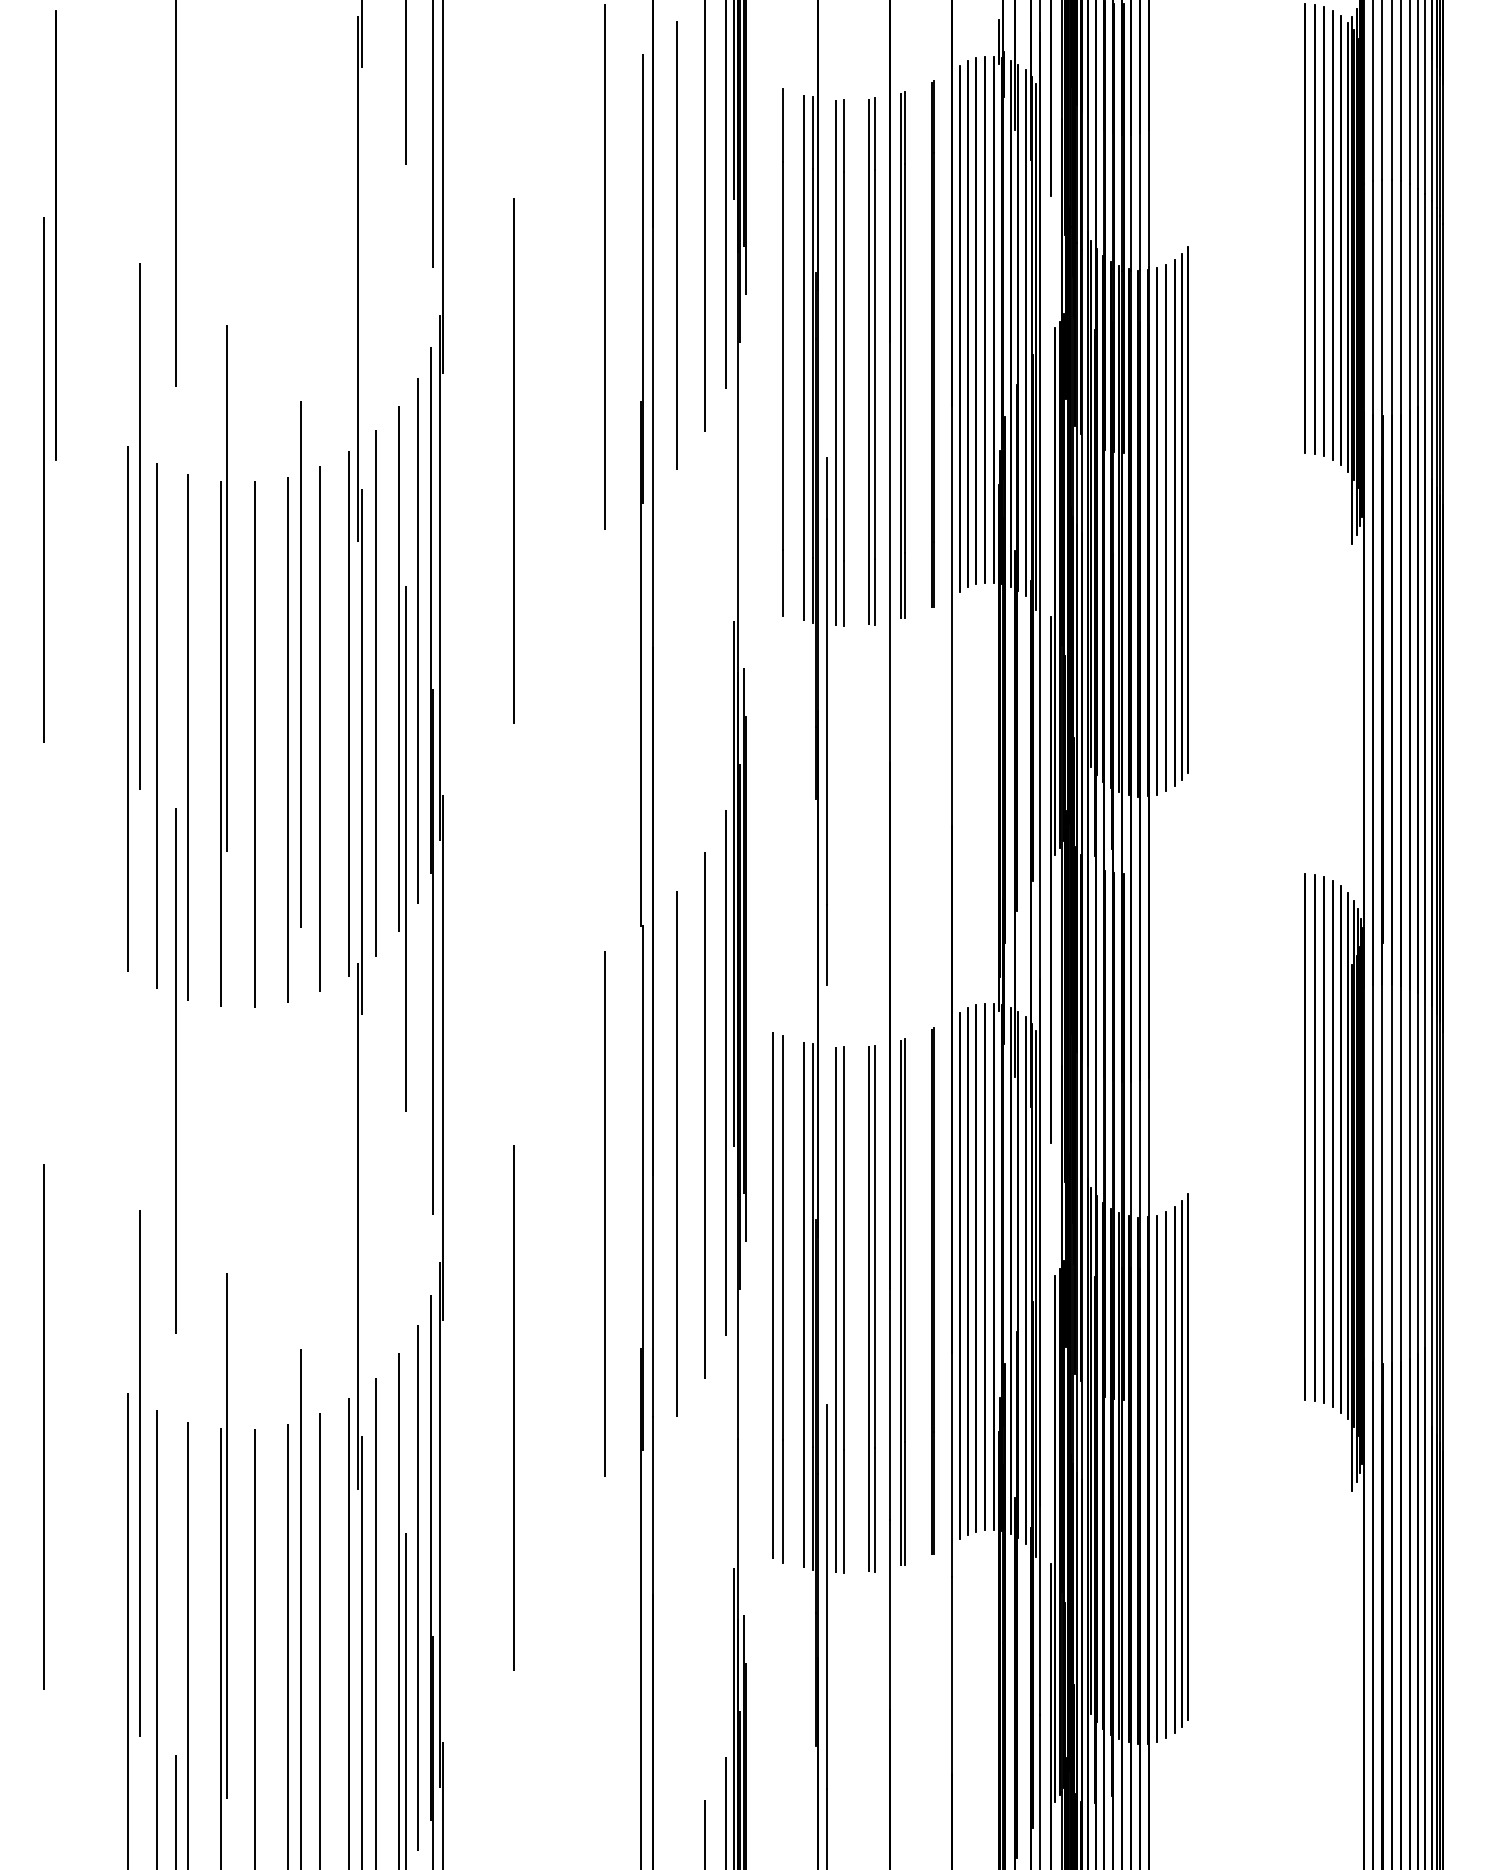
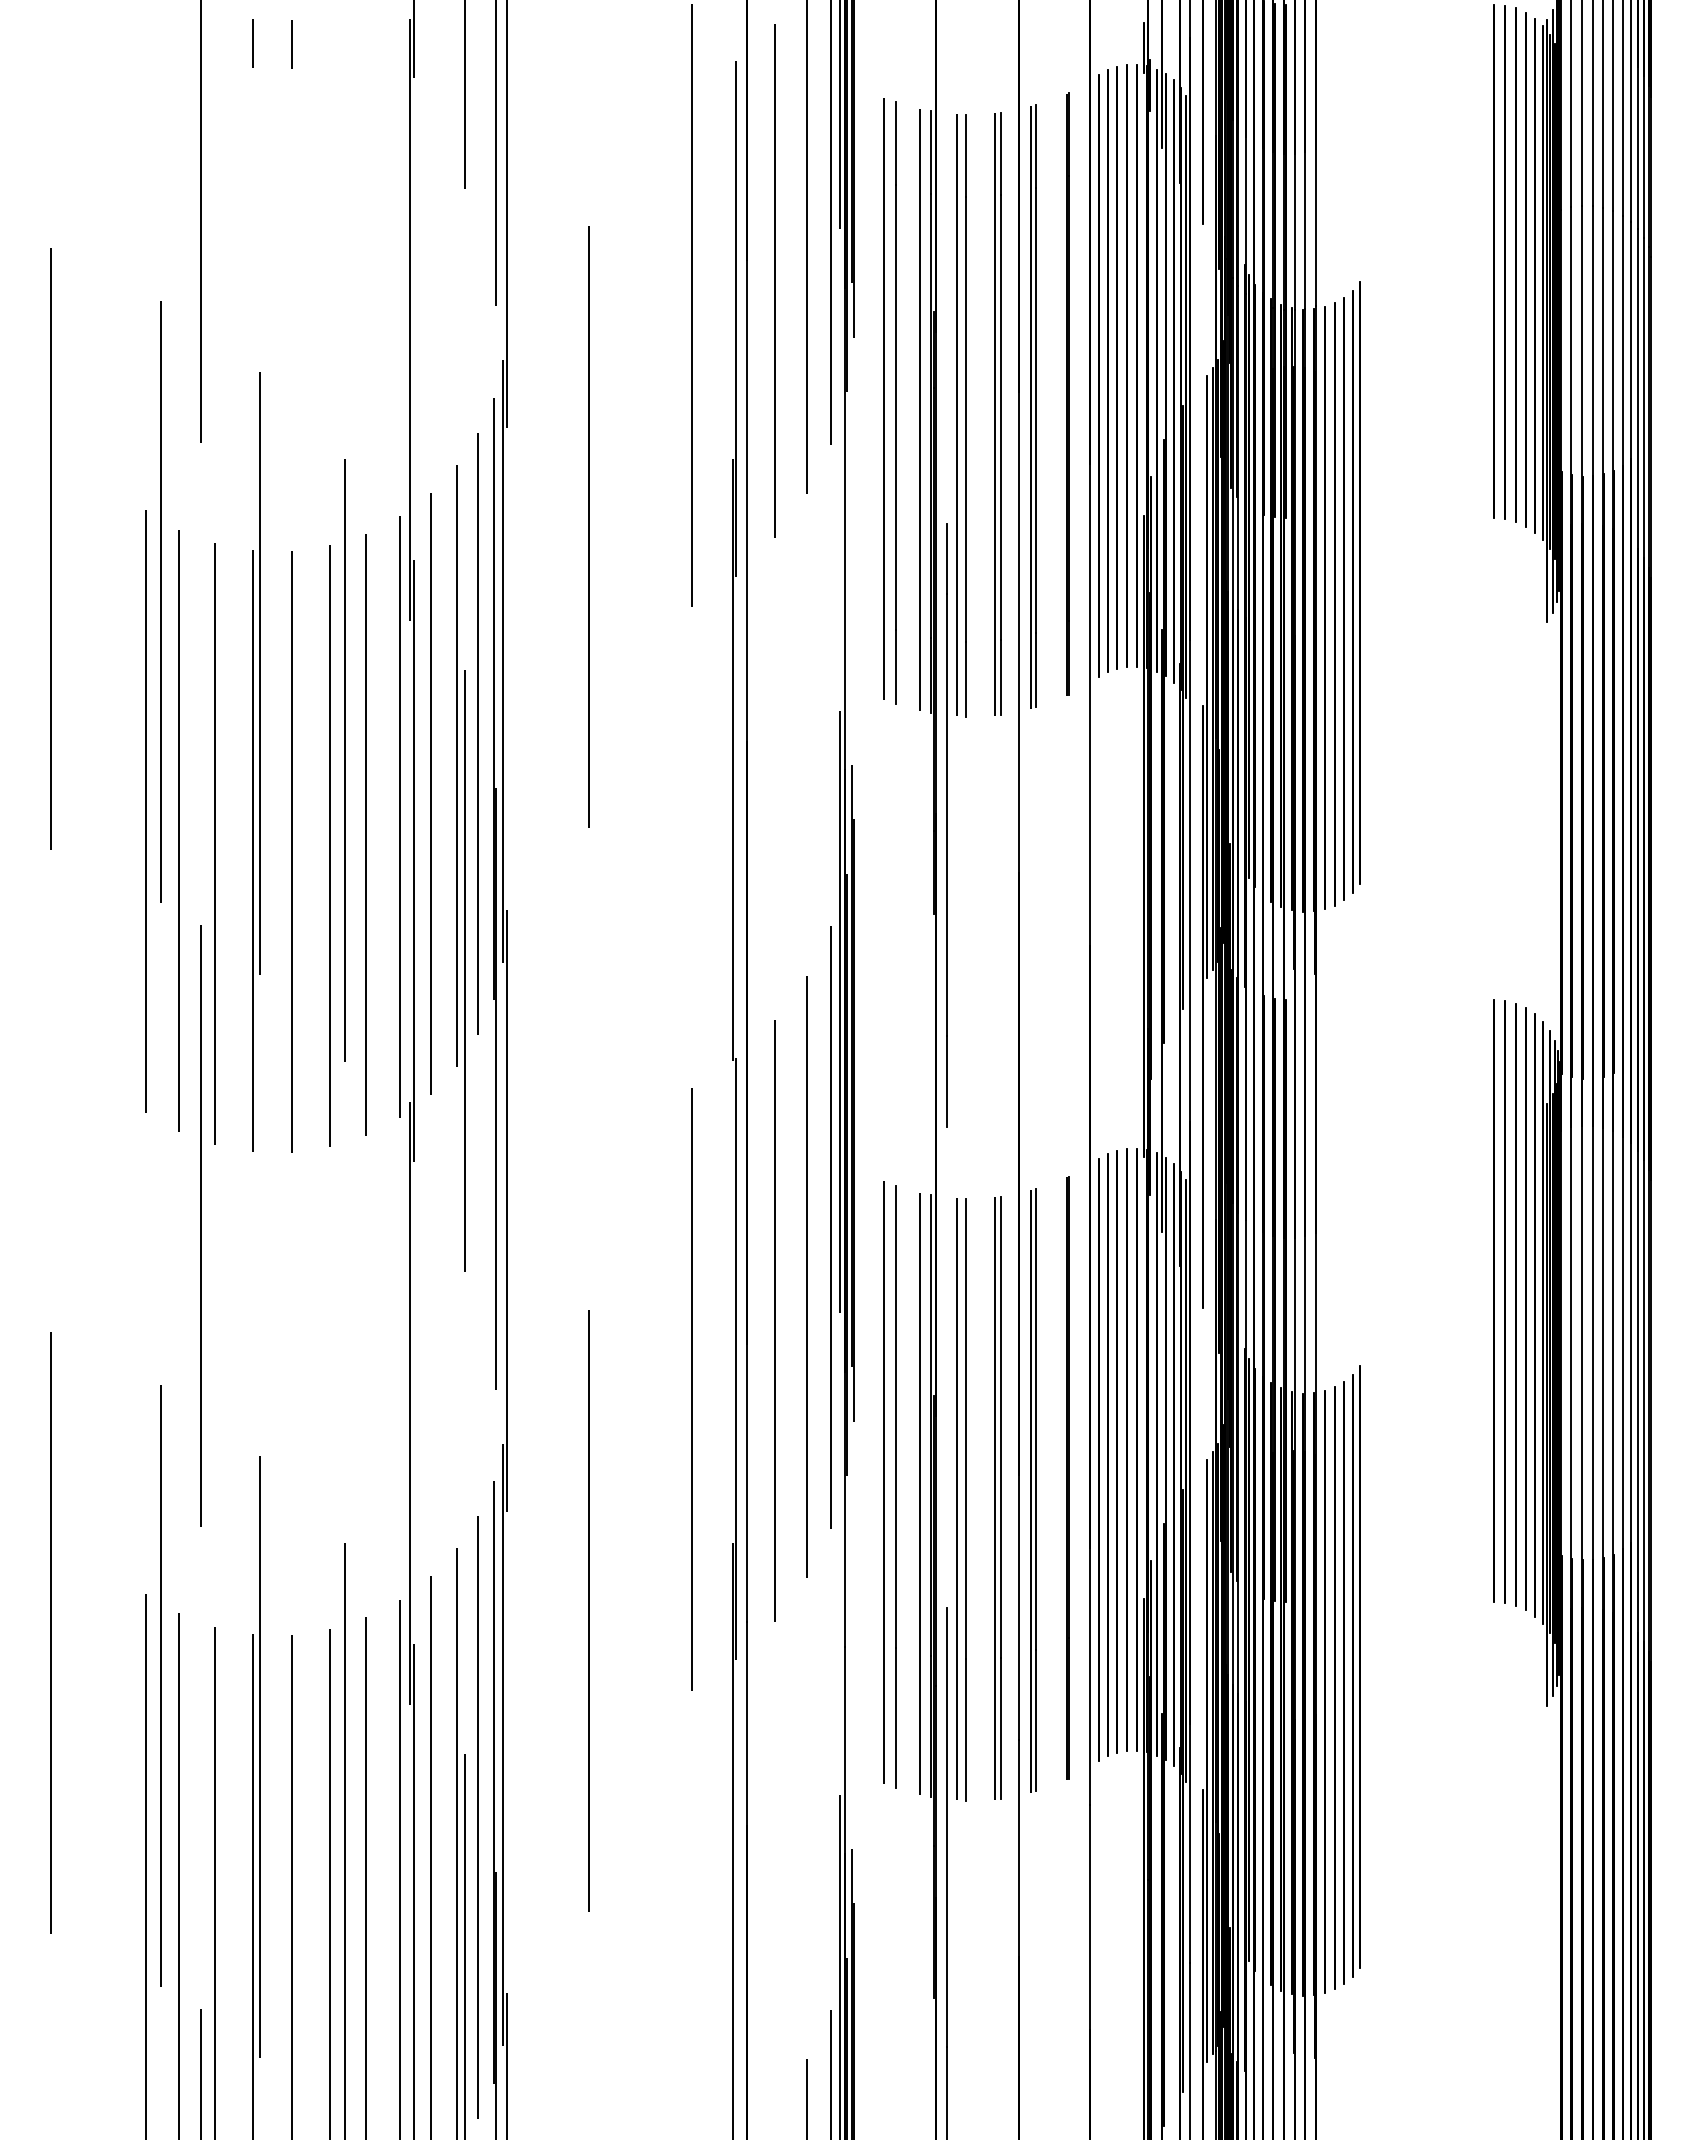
line: (221, 38) -> (253, 43), added
line: (254, 38) -> (291, 44), added
line: (55, 235) -> (63, 269), removed
line: (771, 348) -> (883, 398), added

